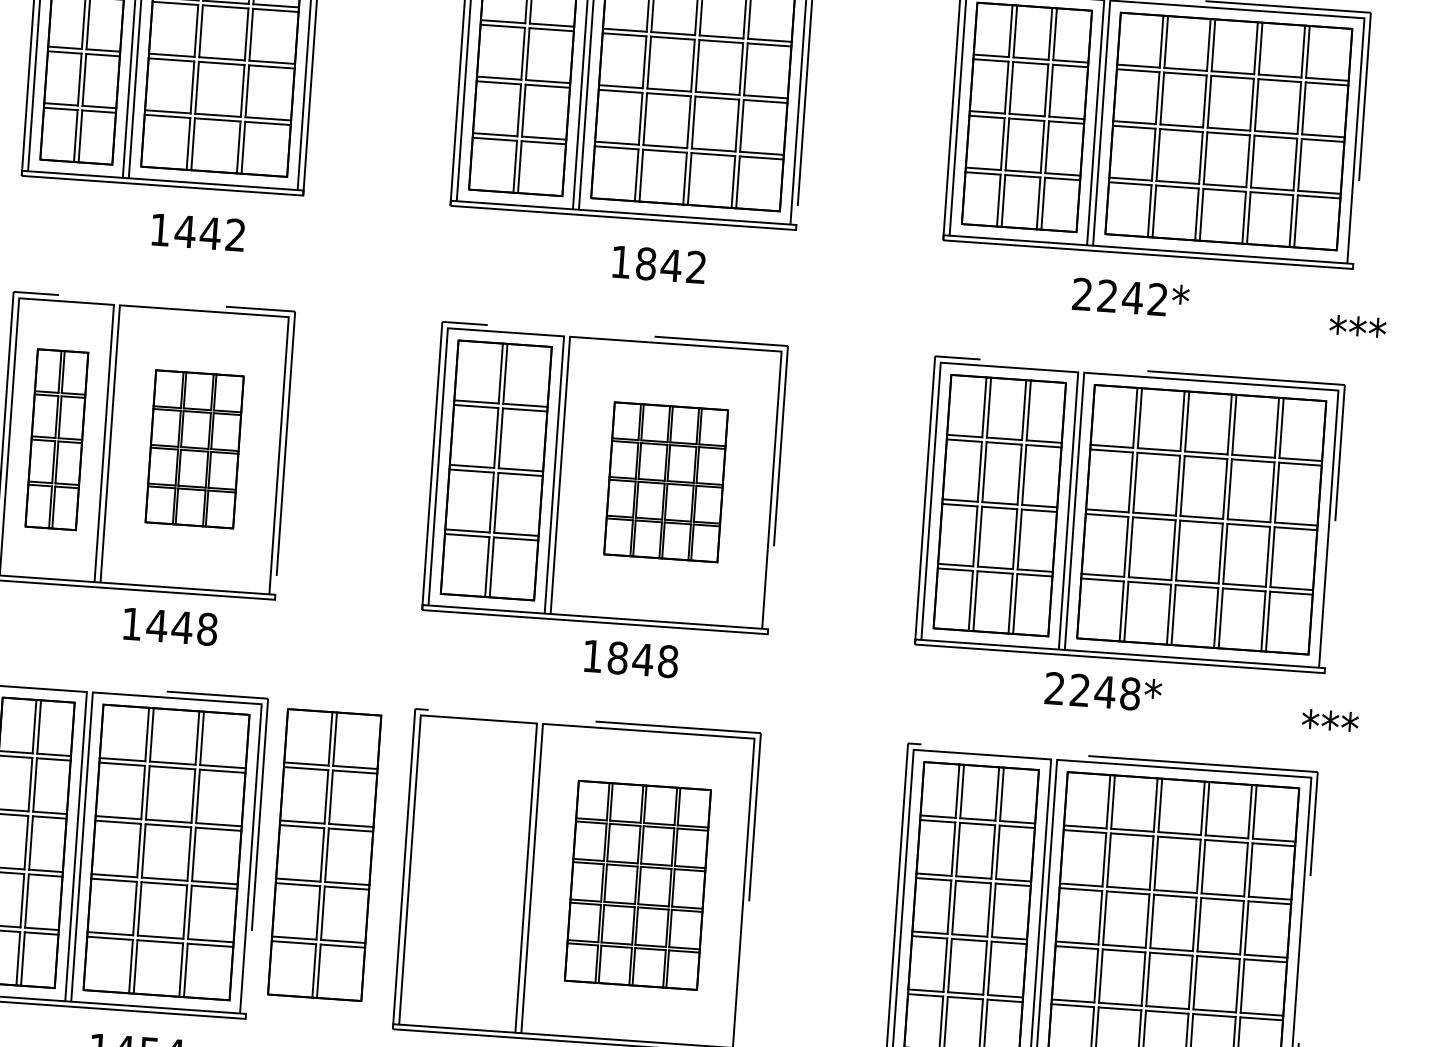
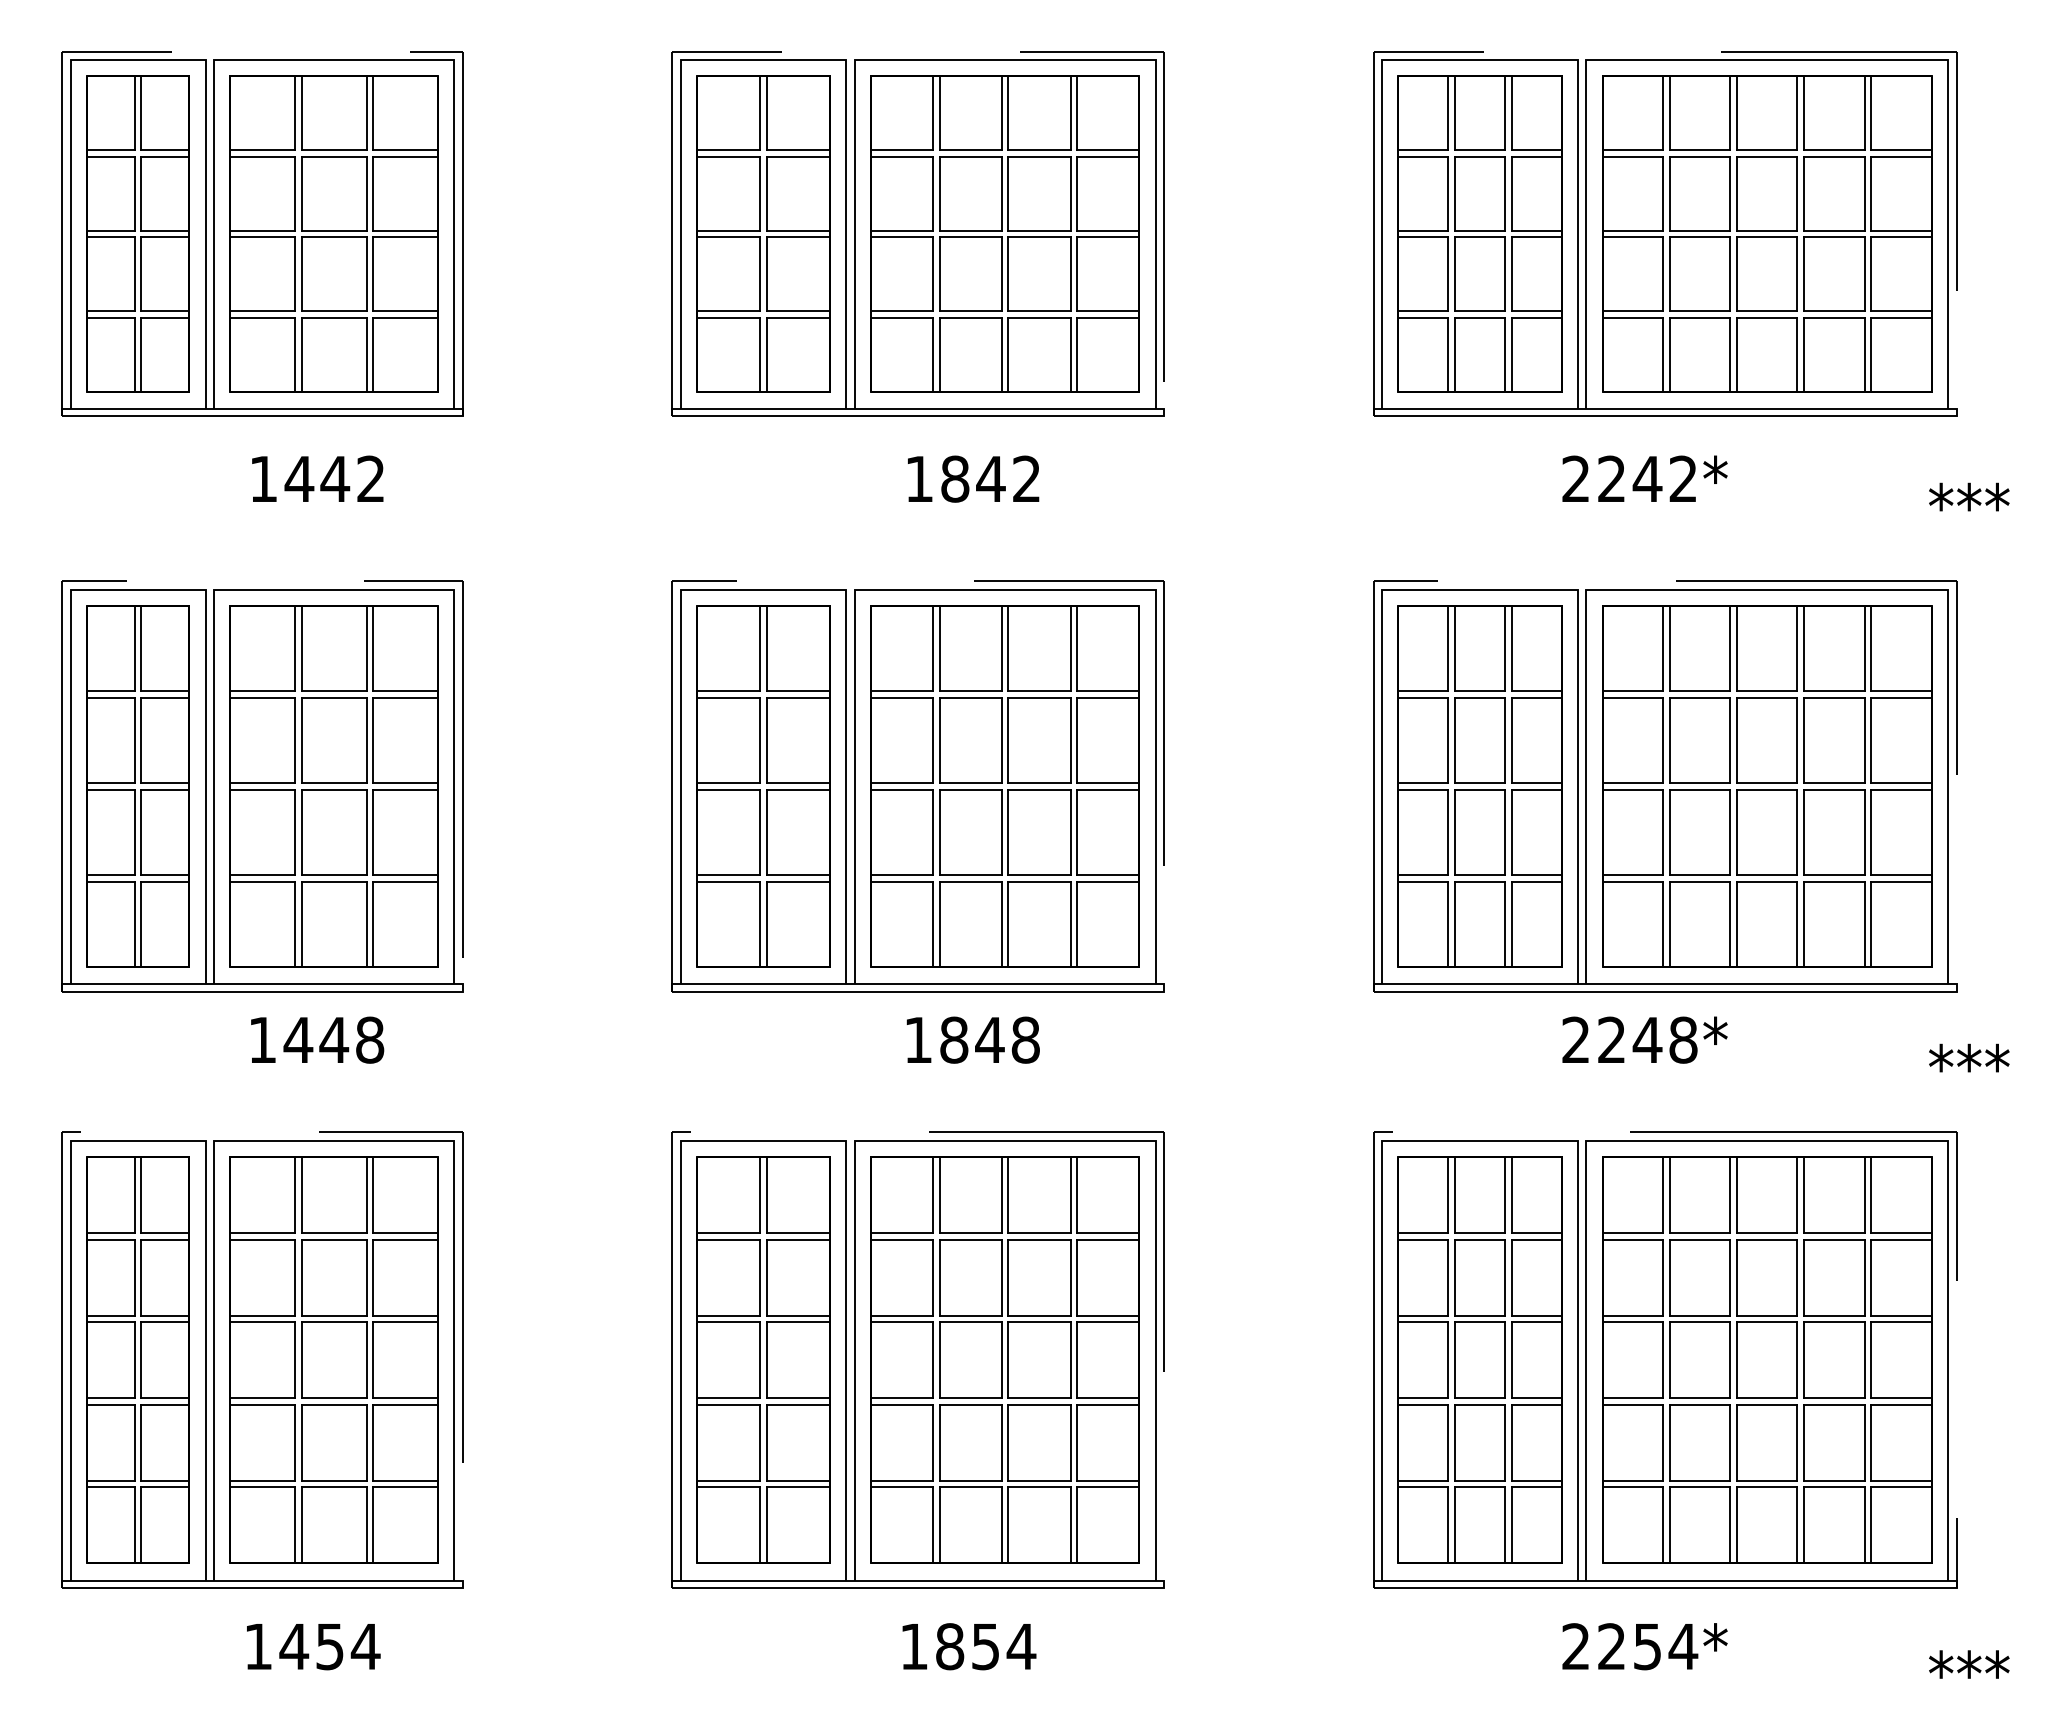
part: (56, 439) -> (137, 786), size x1.43
part: (194, 449) -> (333, 786), size x1.67
part: (665, 482) -> (1004, 786), size x1.67
part: (324, 854) -> (763, 1359), moved
part: (637, 884) -> (1004, 1359), size x1.43

